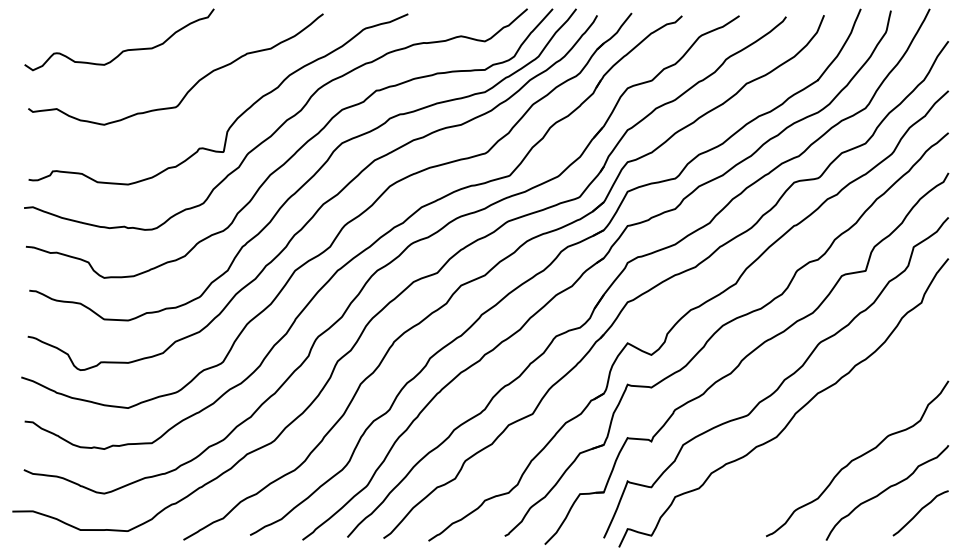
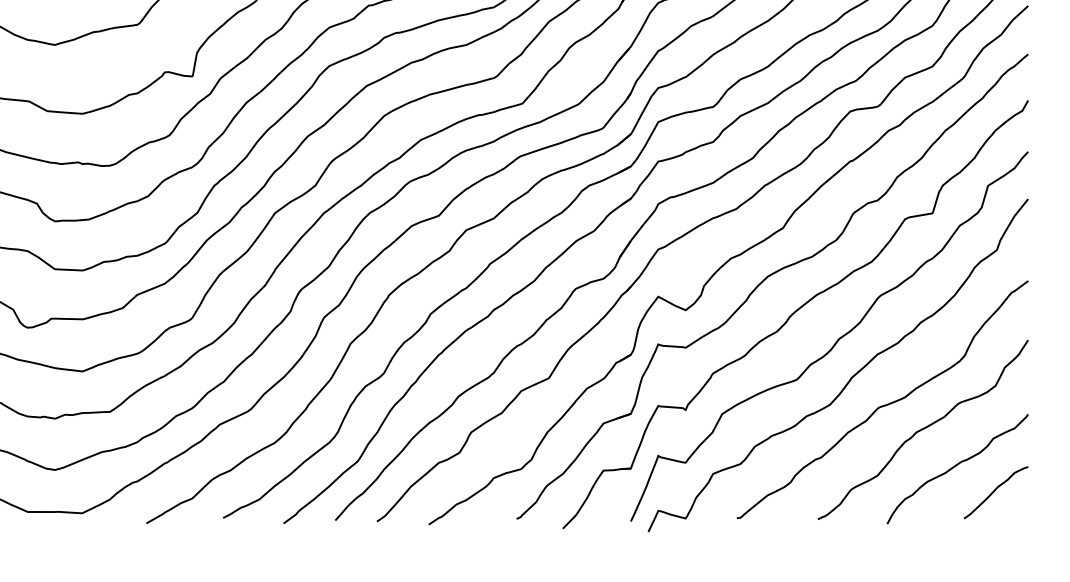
curve: (824, 436) -> (885, 404), added

